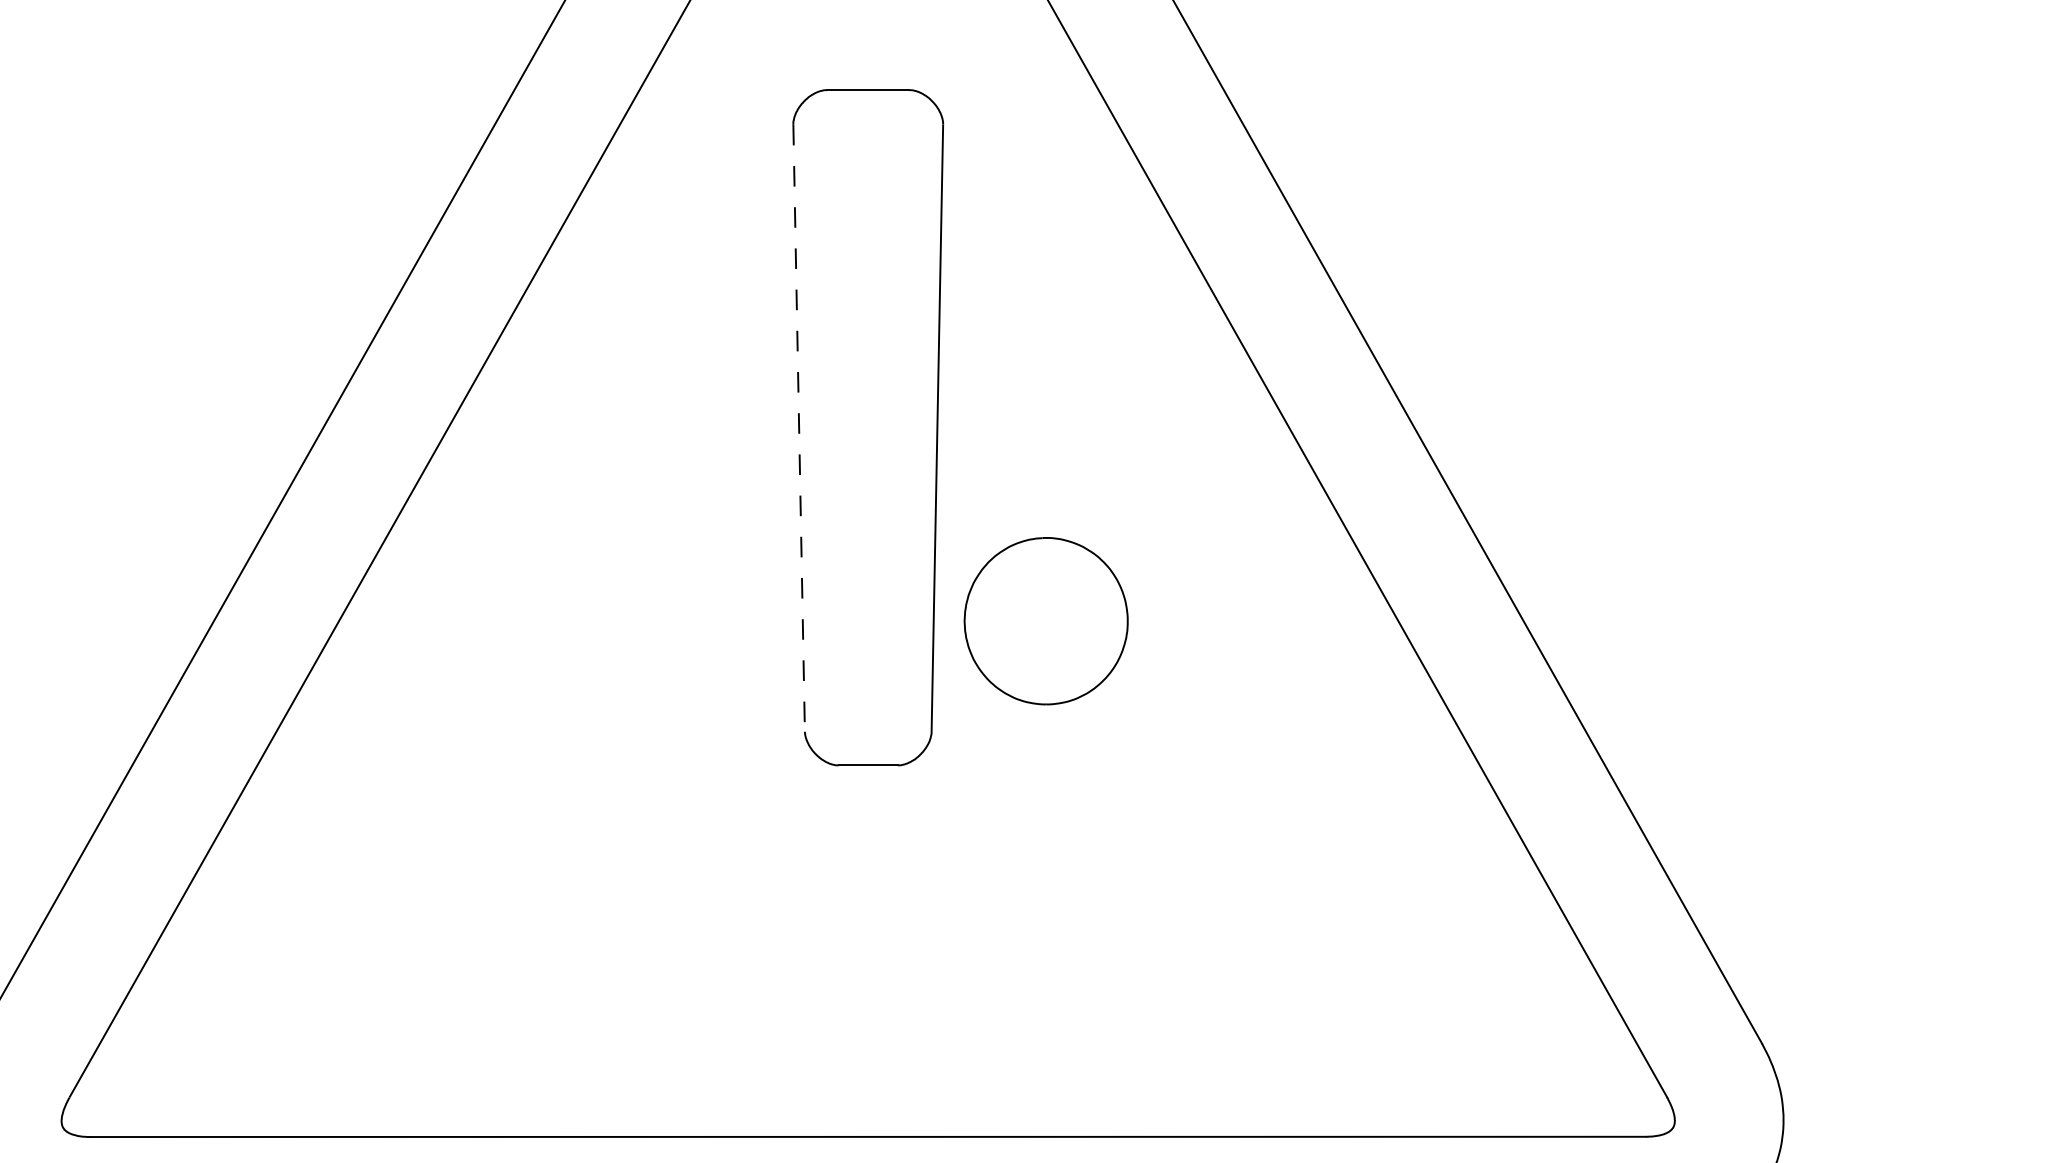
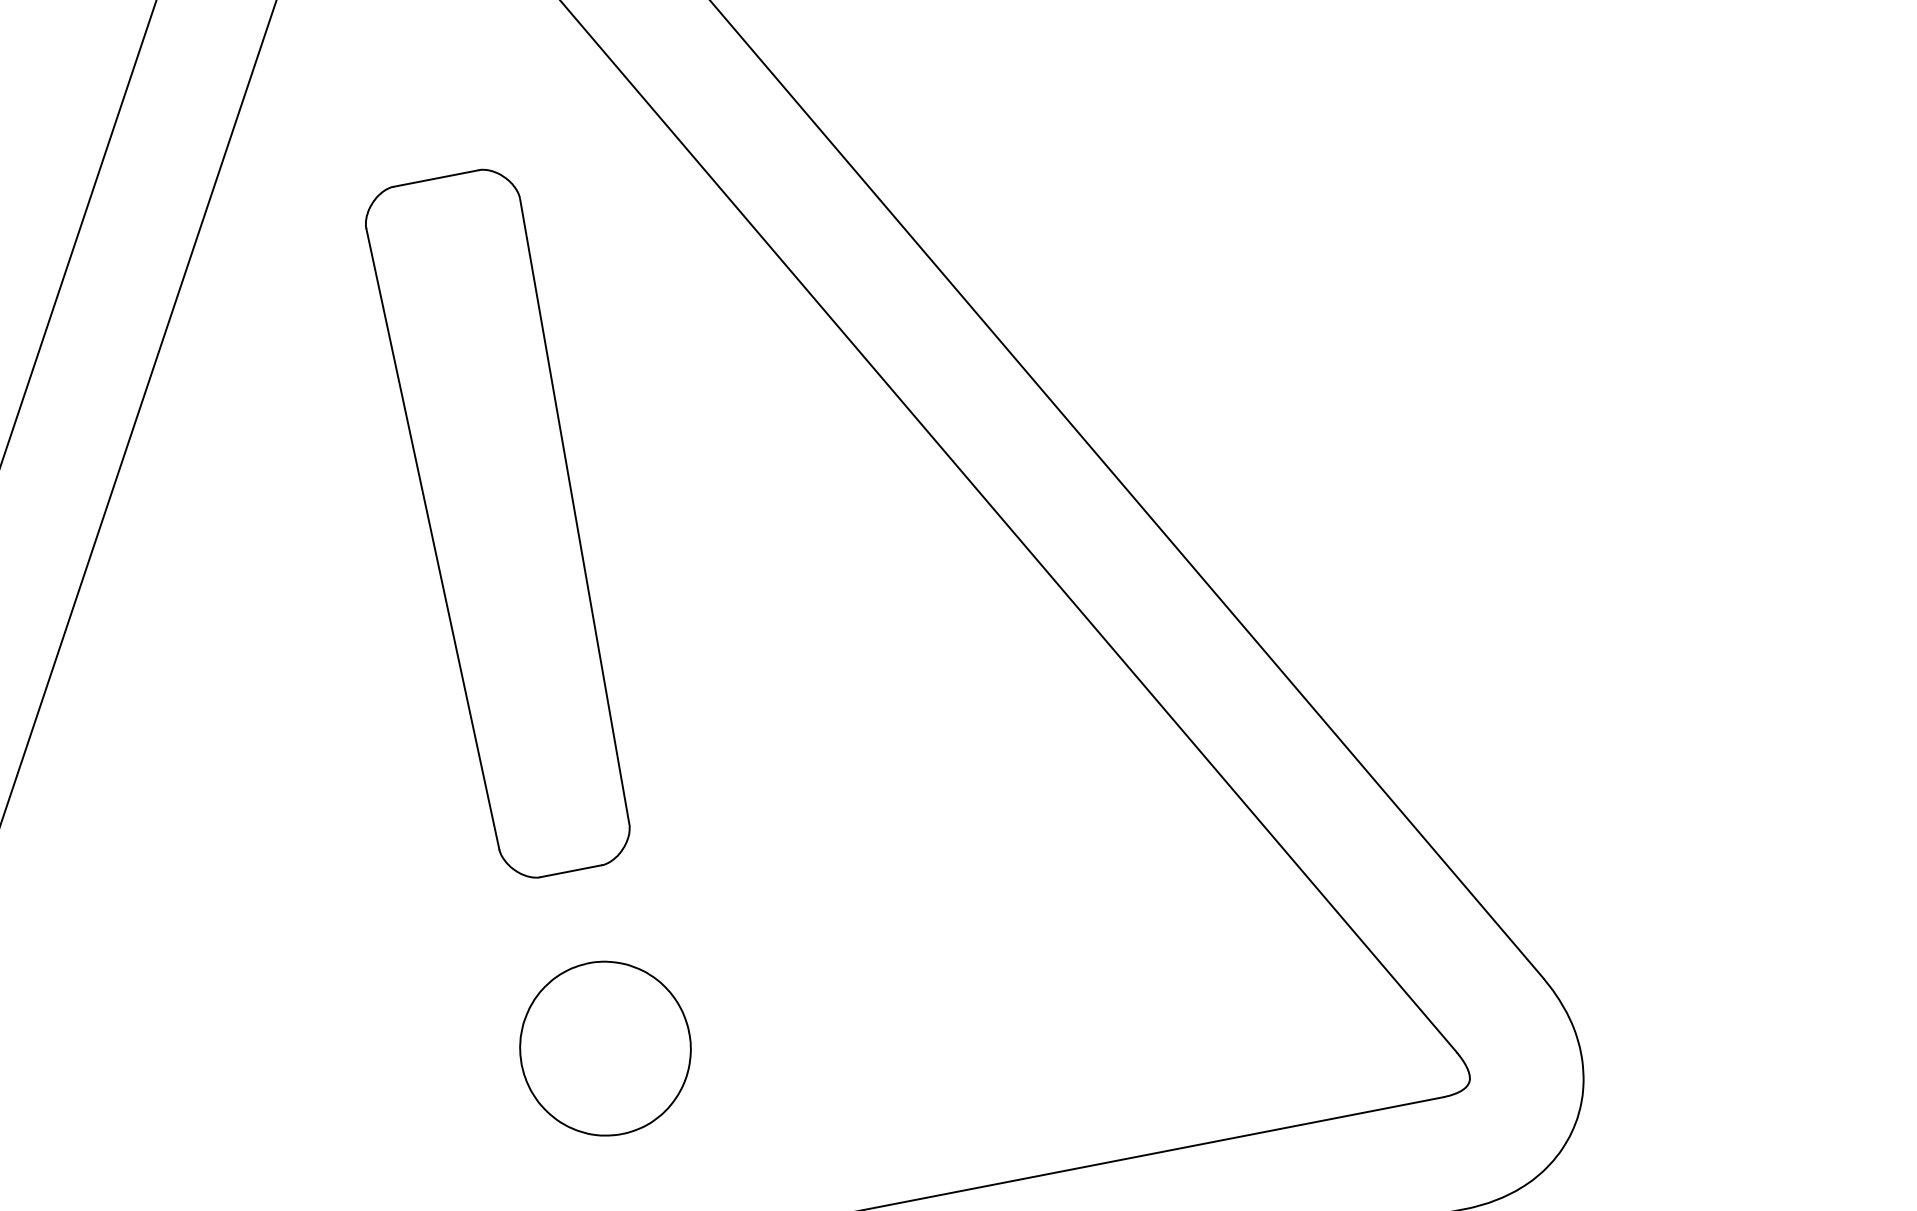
line: (799, 428) -> (433, 539), dashed -> solid
part: (1045, 621) -> (604, 1049), moved

